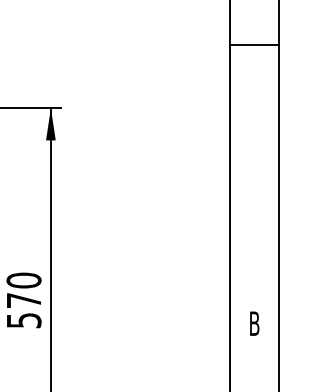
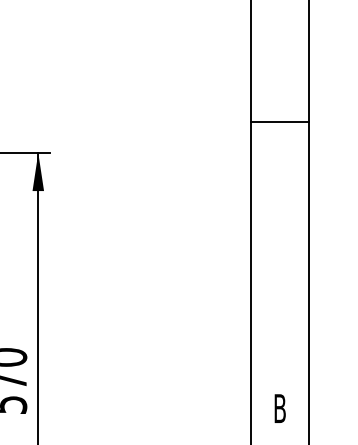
line: (254, 45) -> (279, 122), moved

